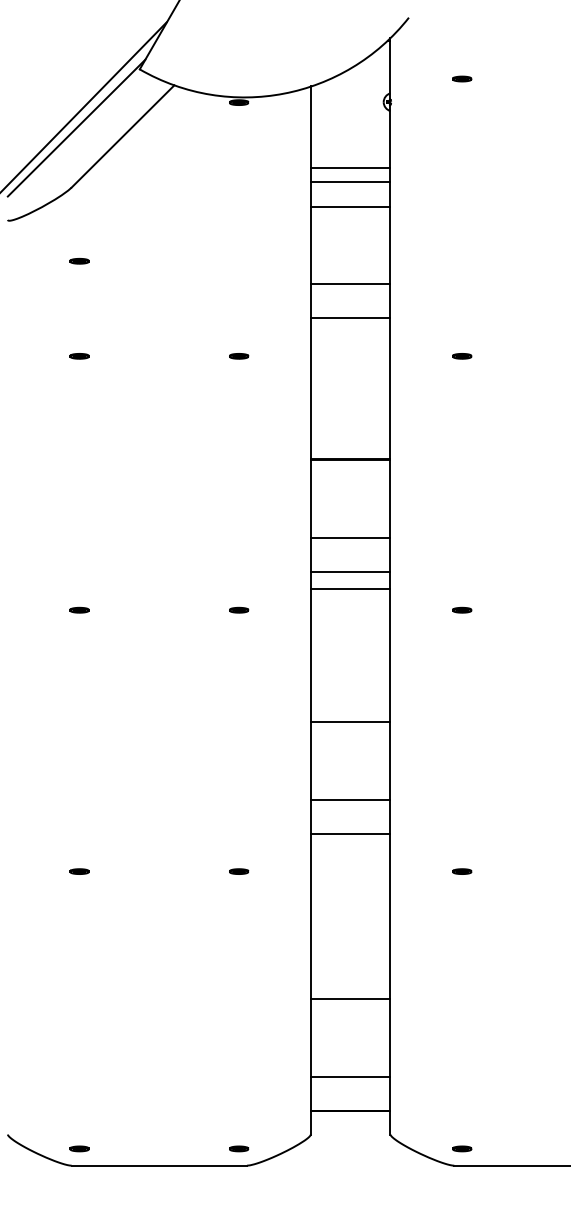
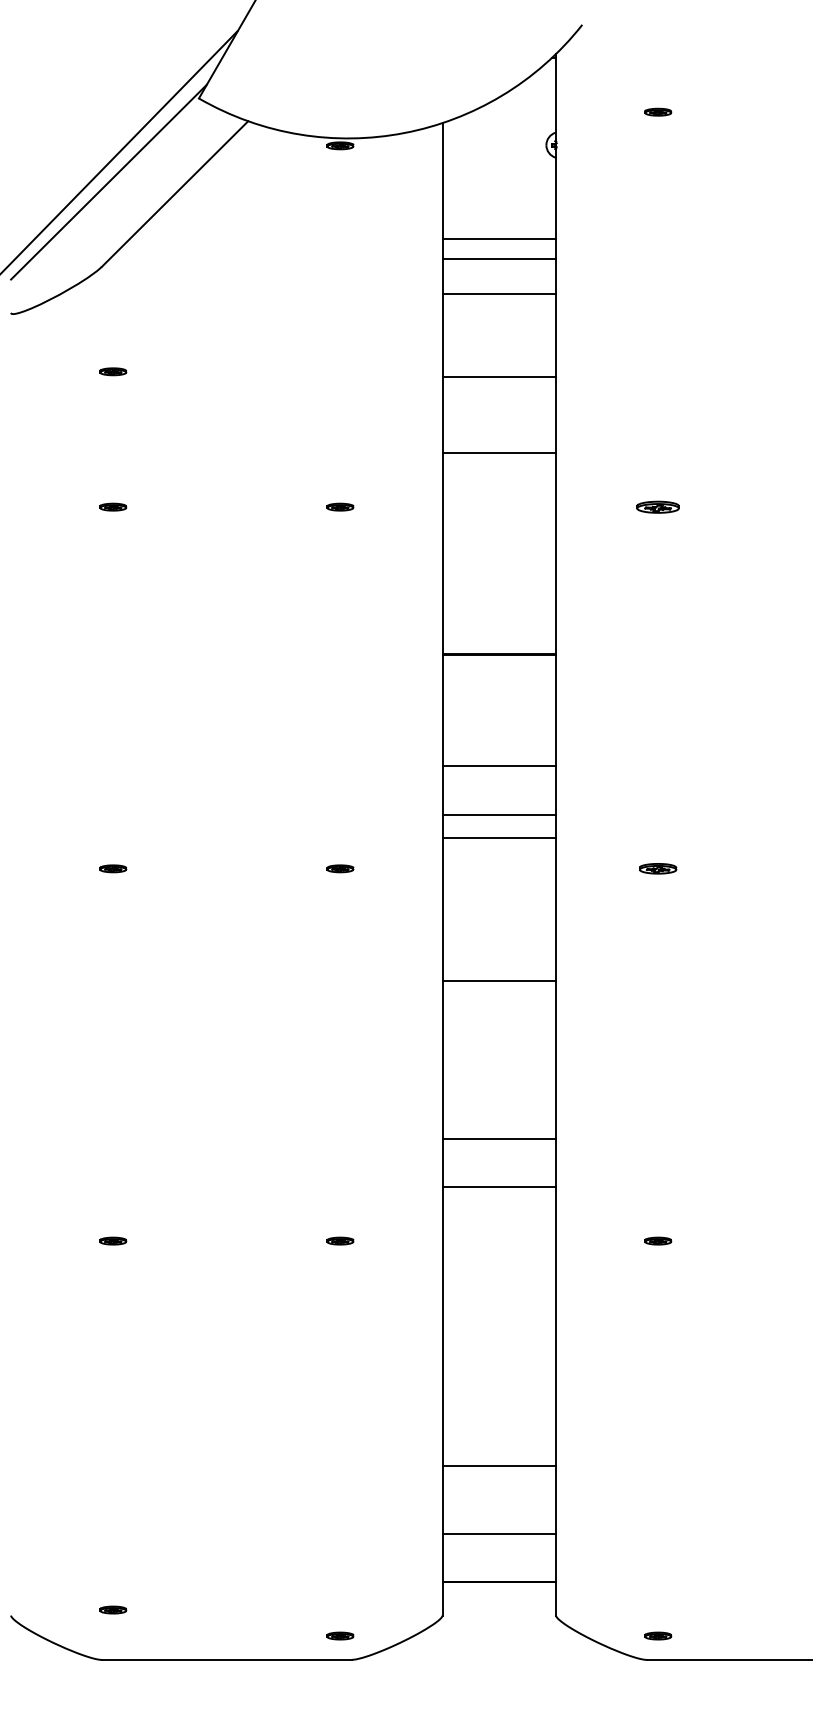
line: (350, 284) -> (499, 376), moved
part: (462, 355) -> (658, 506), size x1.6
part: (462, 610) -> (658, 868), size x1.4
line: (350, 721) -> (499, 980), moved
line: (350, 998) -> (499, 1465), moved
part: (79, 1148) -> (113, 1609), moved

